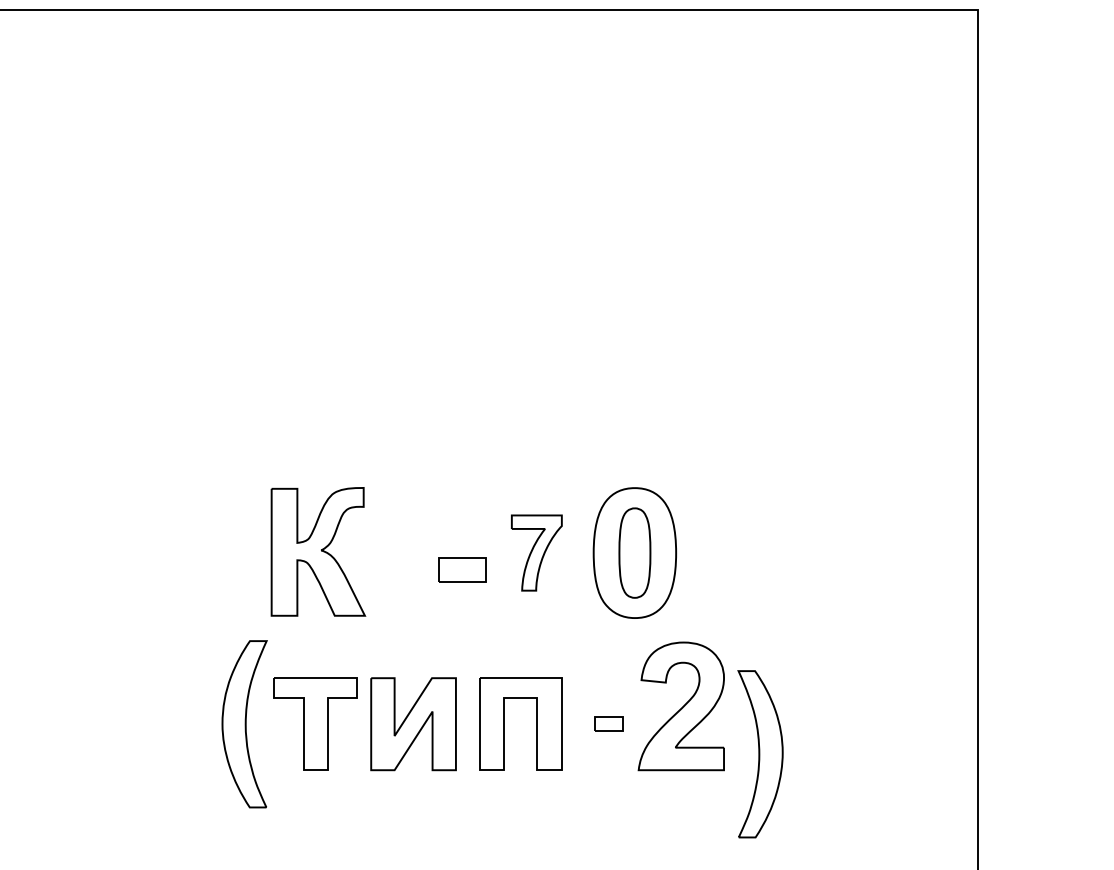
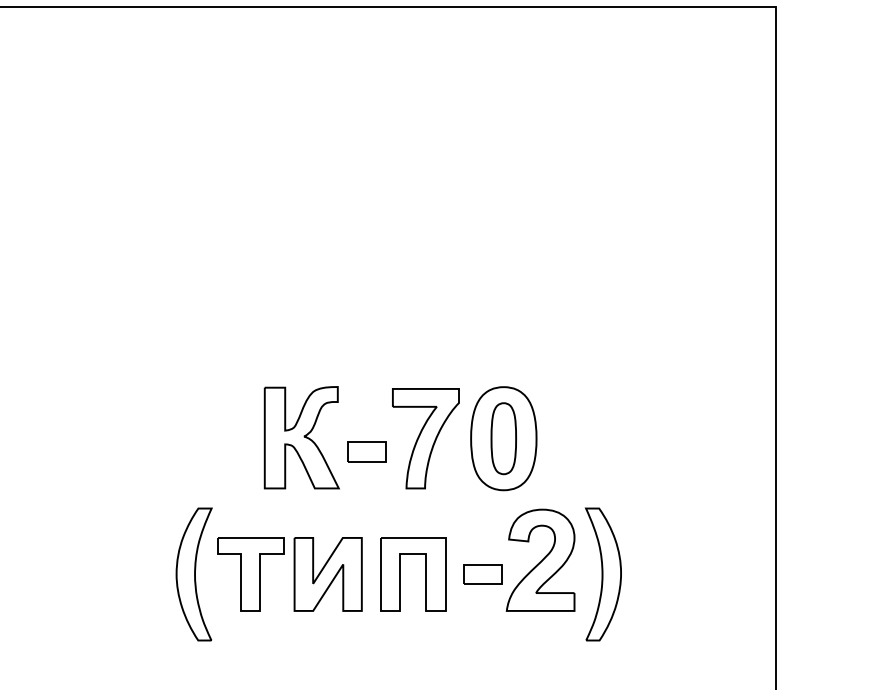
part: (318, 551) -> (301, 437), moved
part: (536, 552) -> (425, 438), size x1.67
part: (608, 723) -> (482, 573), size x1.67
part: (760, 754) -> (603, 574), moved

